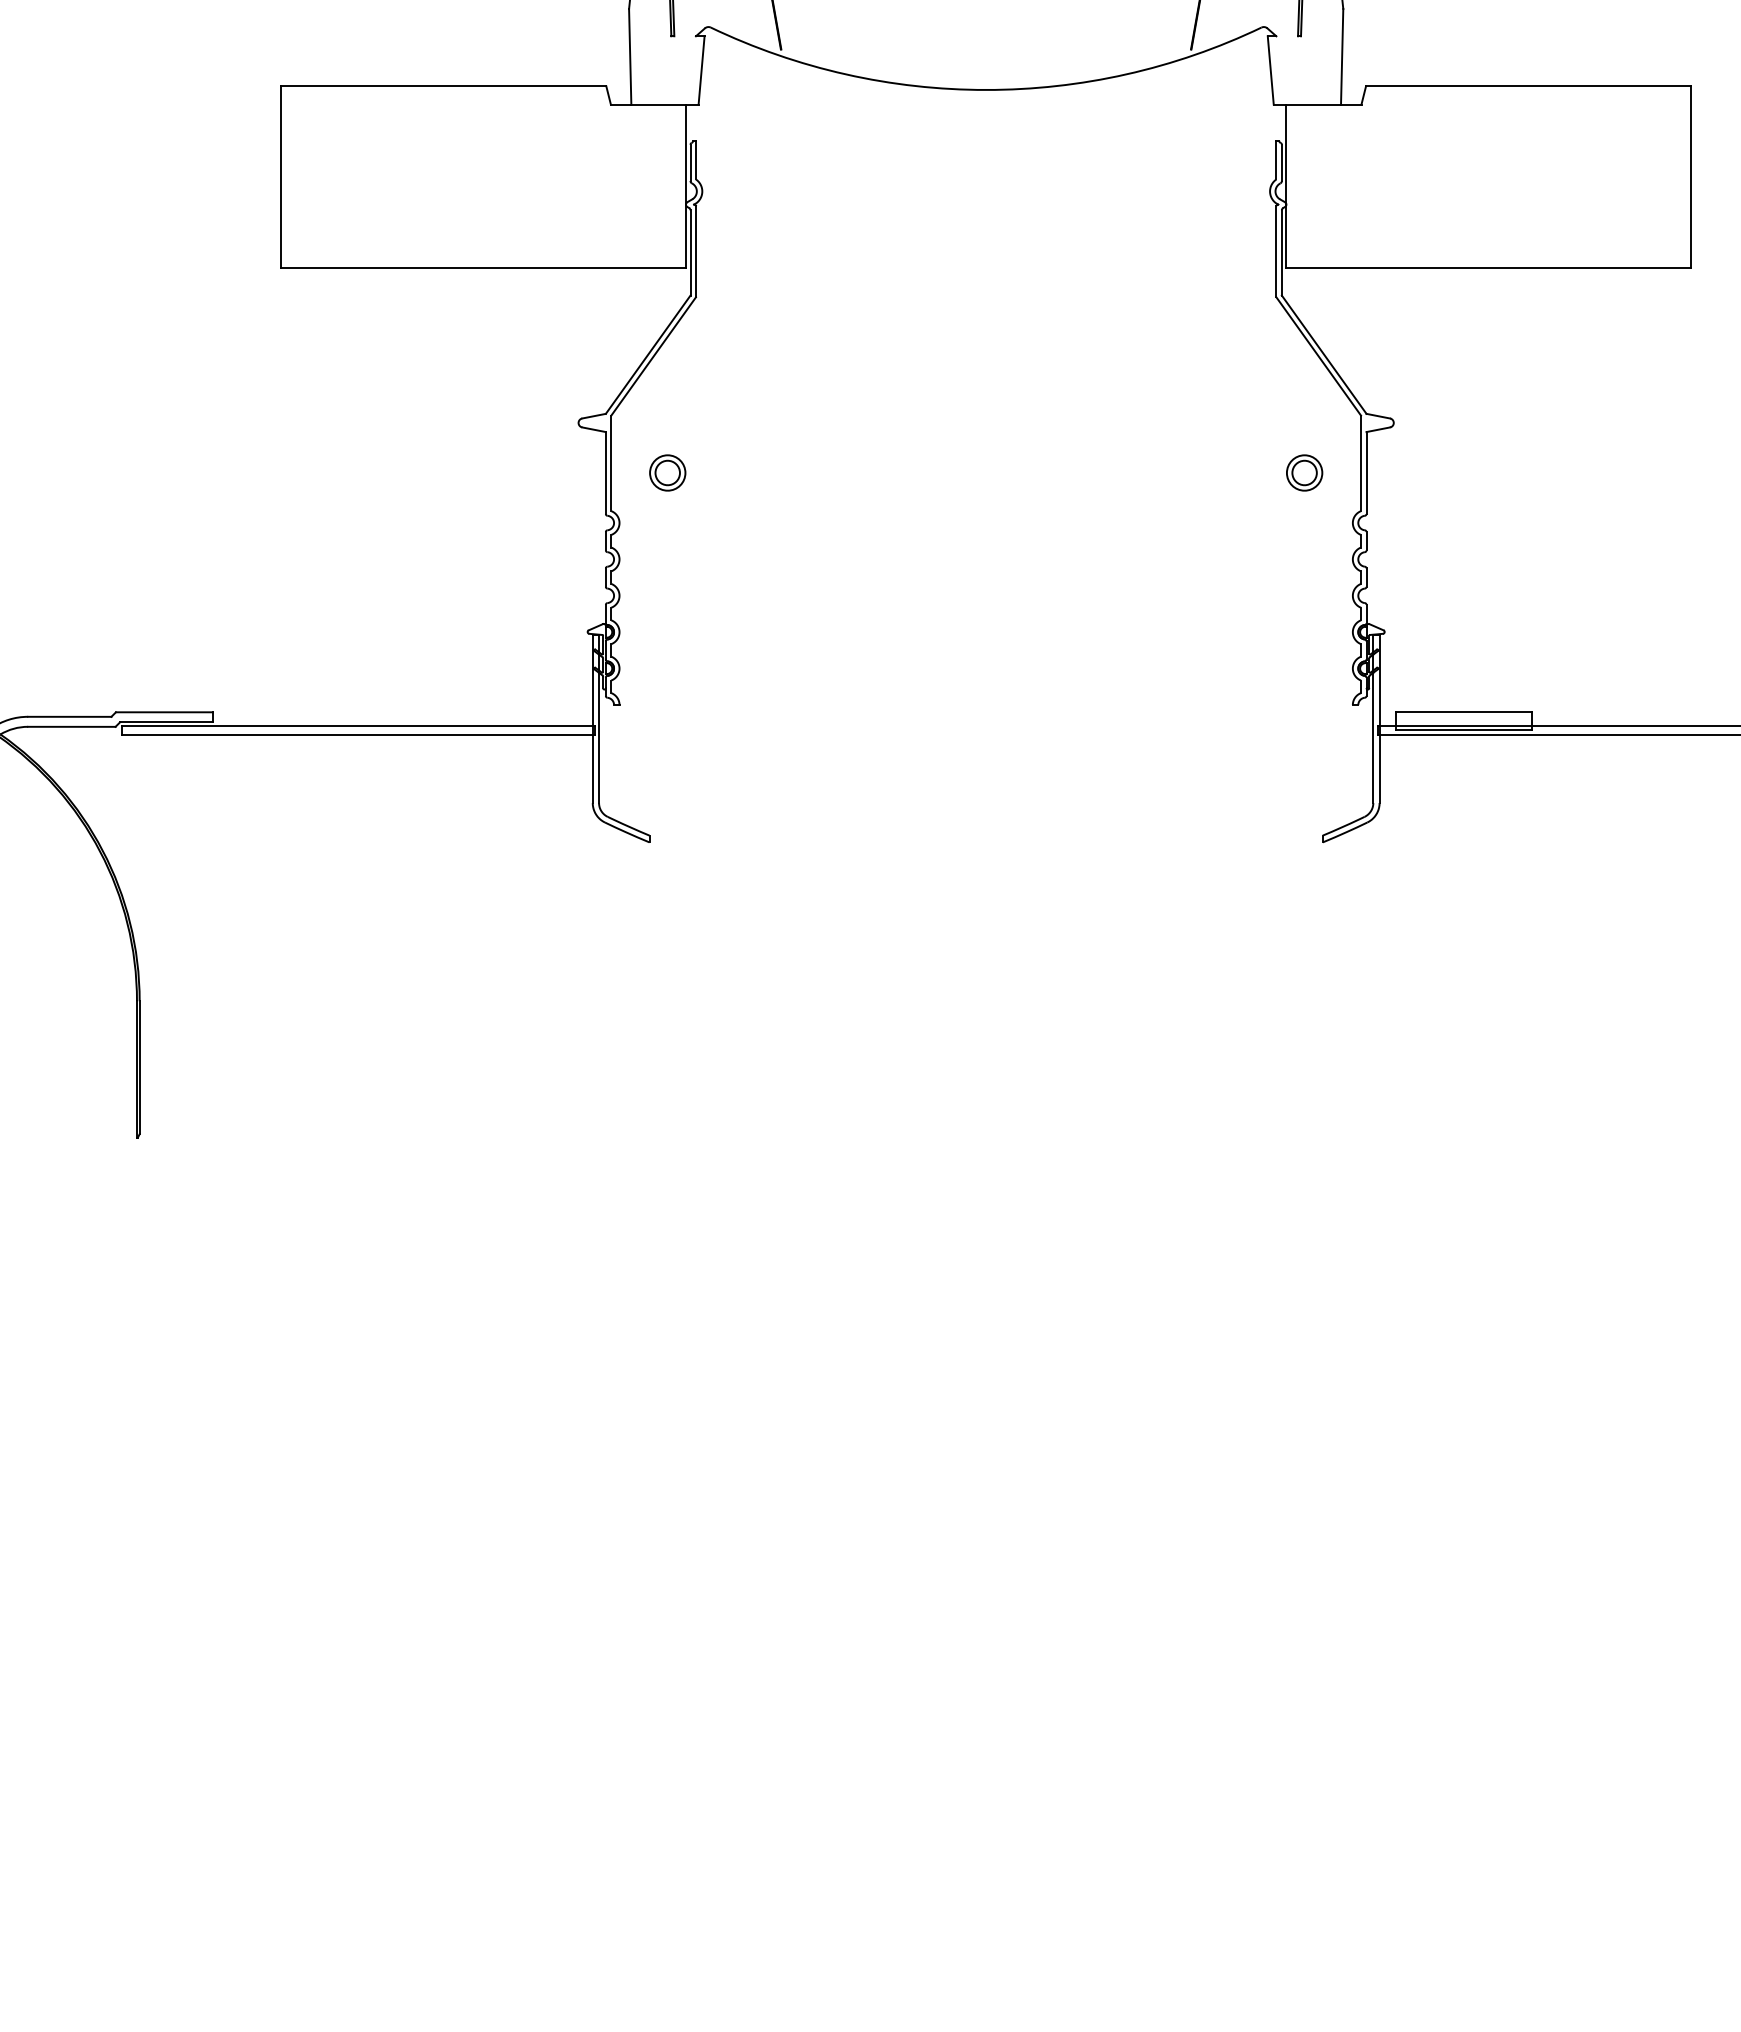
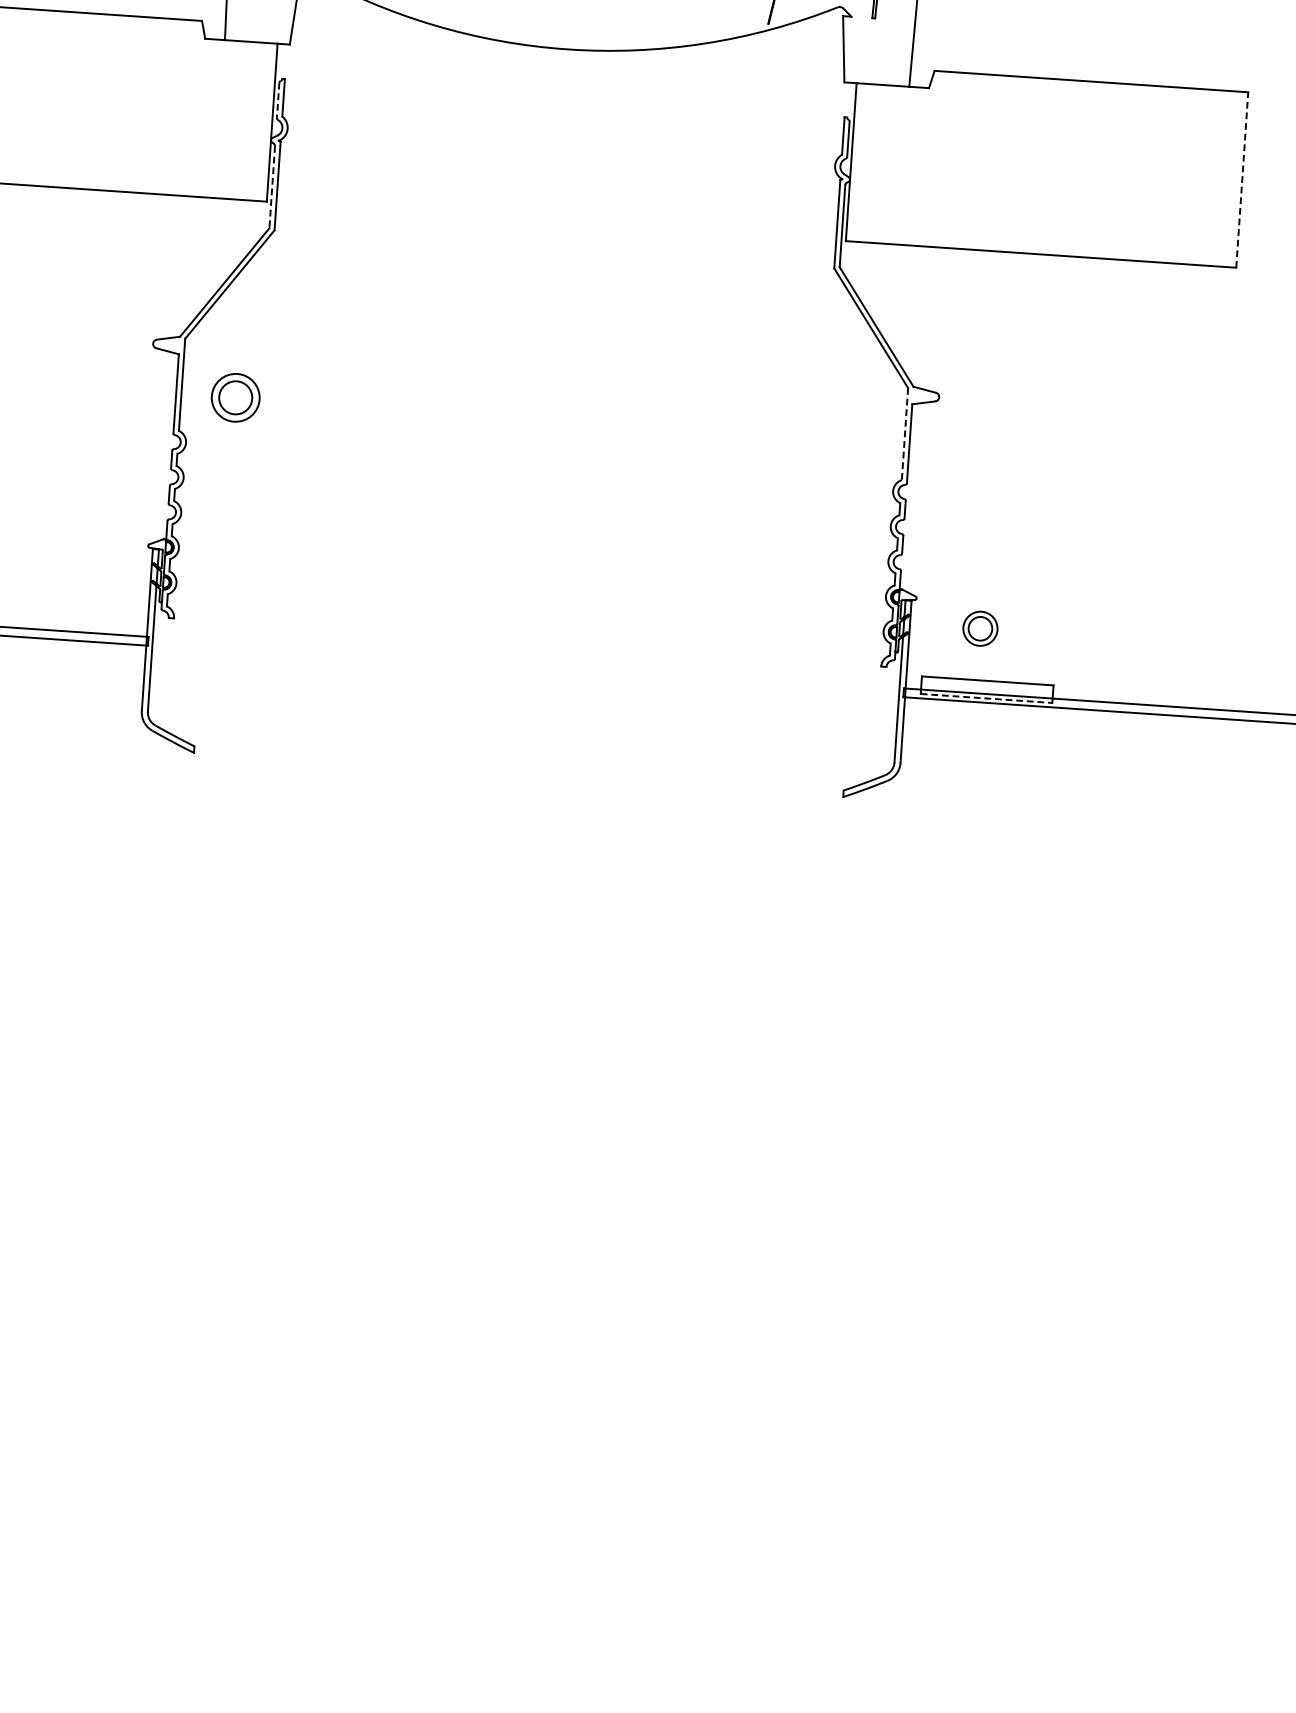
line: (690, 163) -> (278, 100), solid -> dashed
line: (1691, 177) -> (1242, 180), solid -> dashed
line: (690, 252) -> (272, 186), solid -> dashed
line: (1361, 463) -> (905, 434), solid -> dashed
part: (667, 472) -> (235, 397), size x1.4
part: (1304, 472) -> (980, 628), moved
line: (1464, 730) -> (987, 698), solid -> dashed

